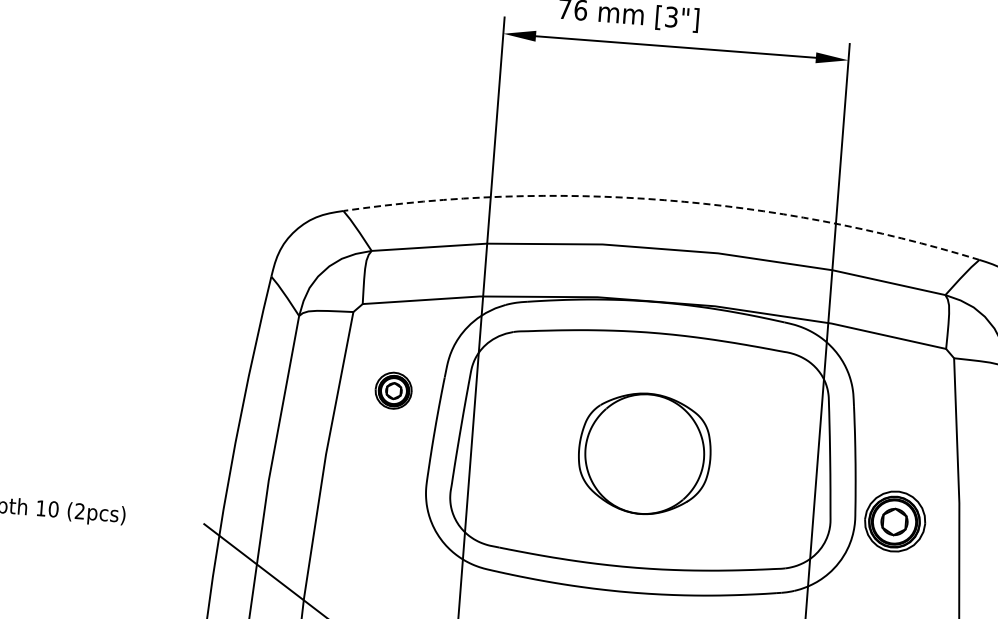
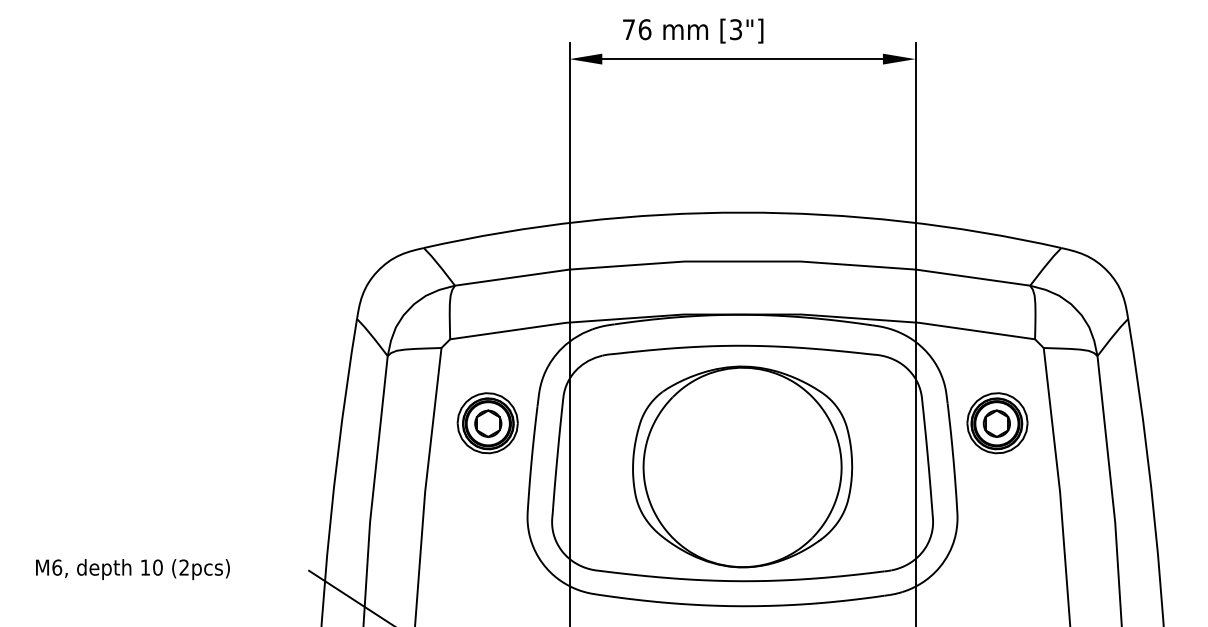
arc: (664, 200) -> (742, 212), dashed -> solid
part: (393, 390) -> (487, 423), size x1.67
part: (644, 453) -> (742, 466), size x1.67
part: (895, 521) -> (997, 423), moved

